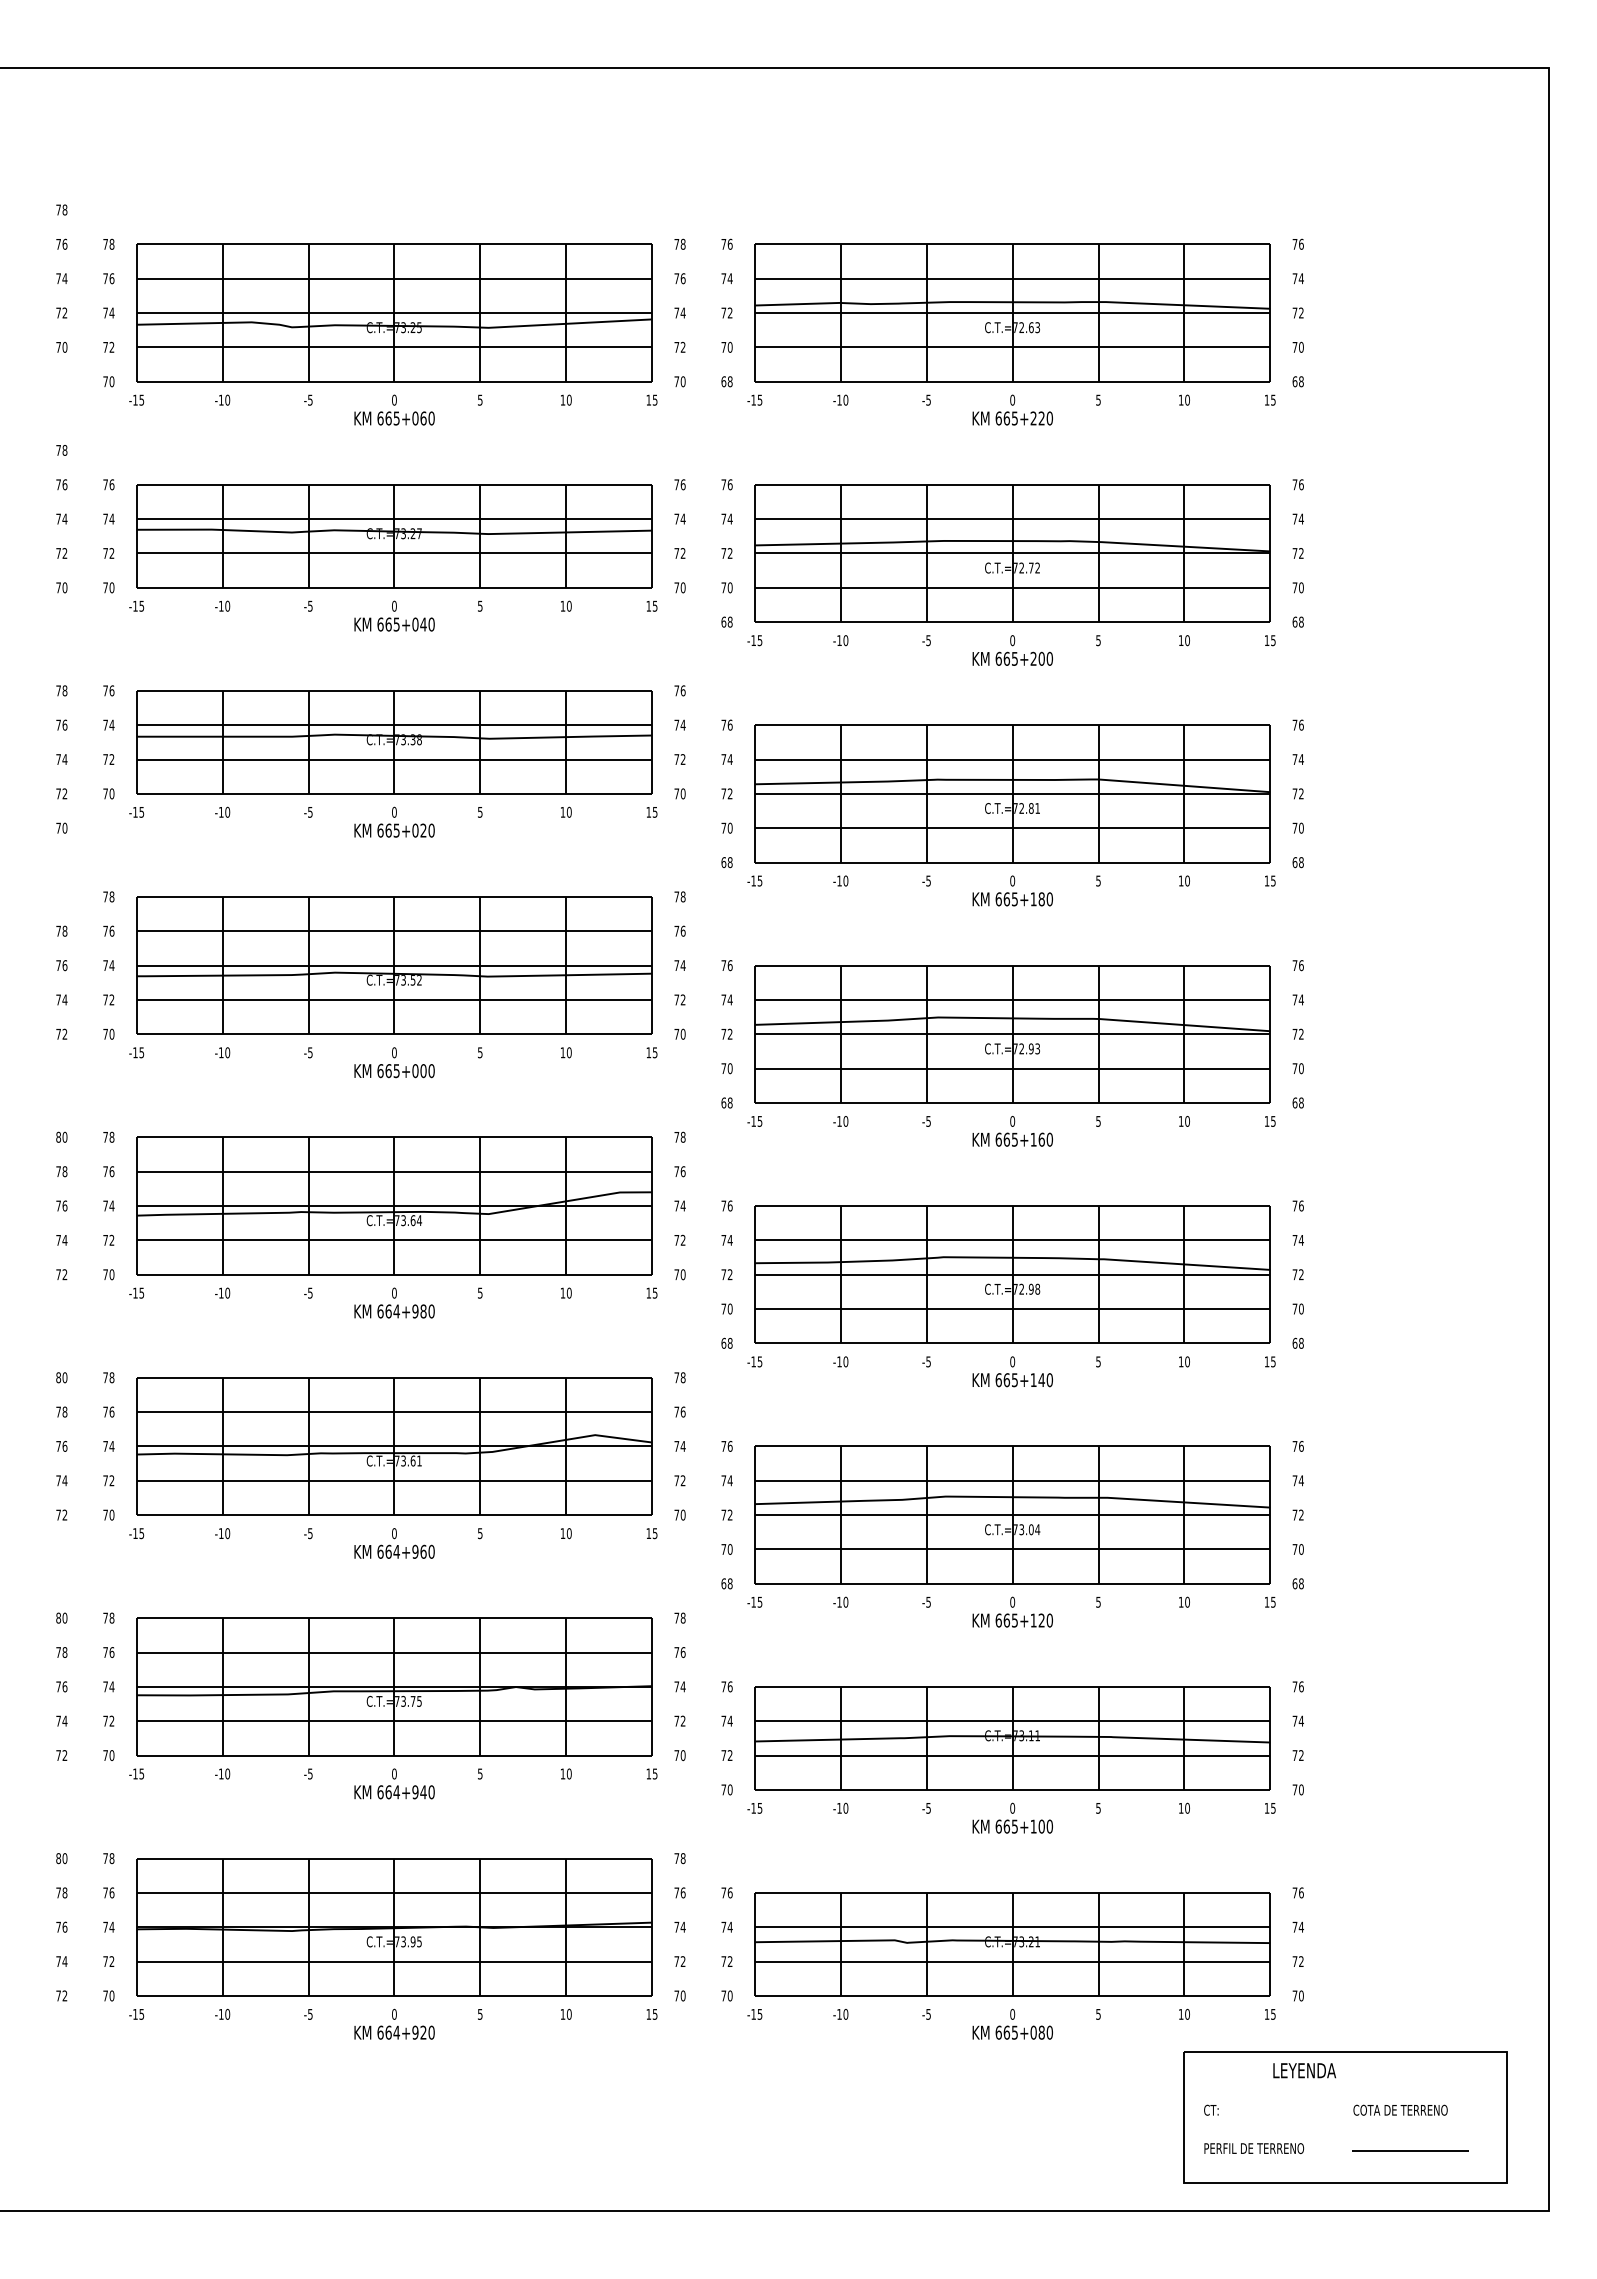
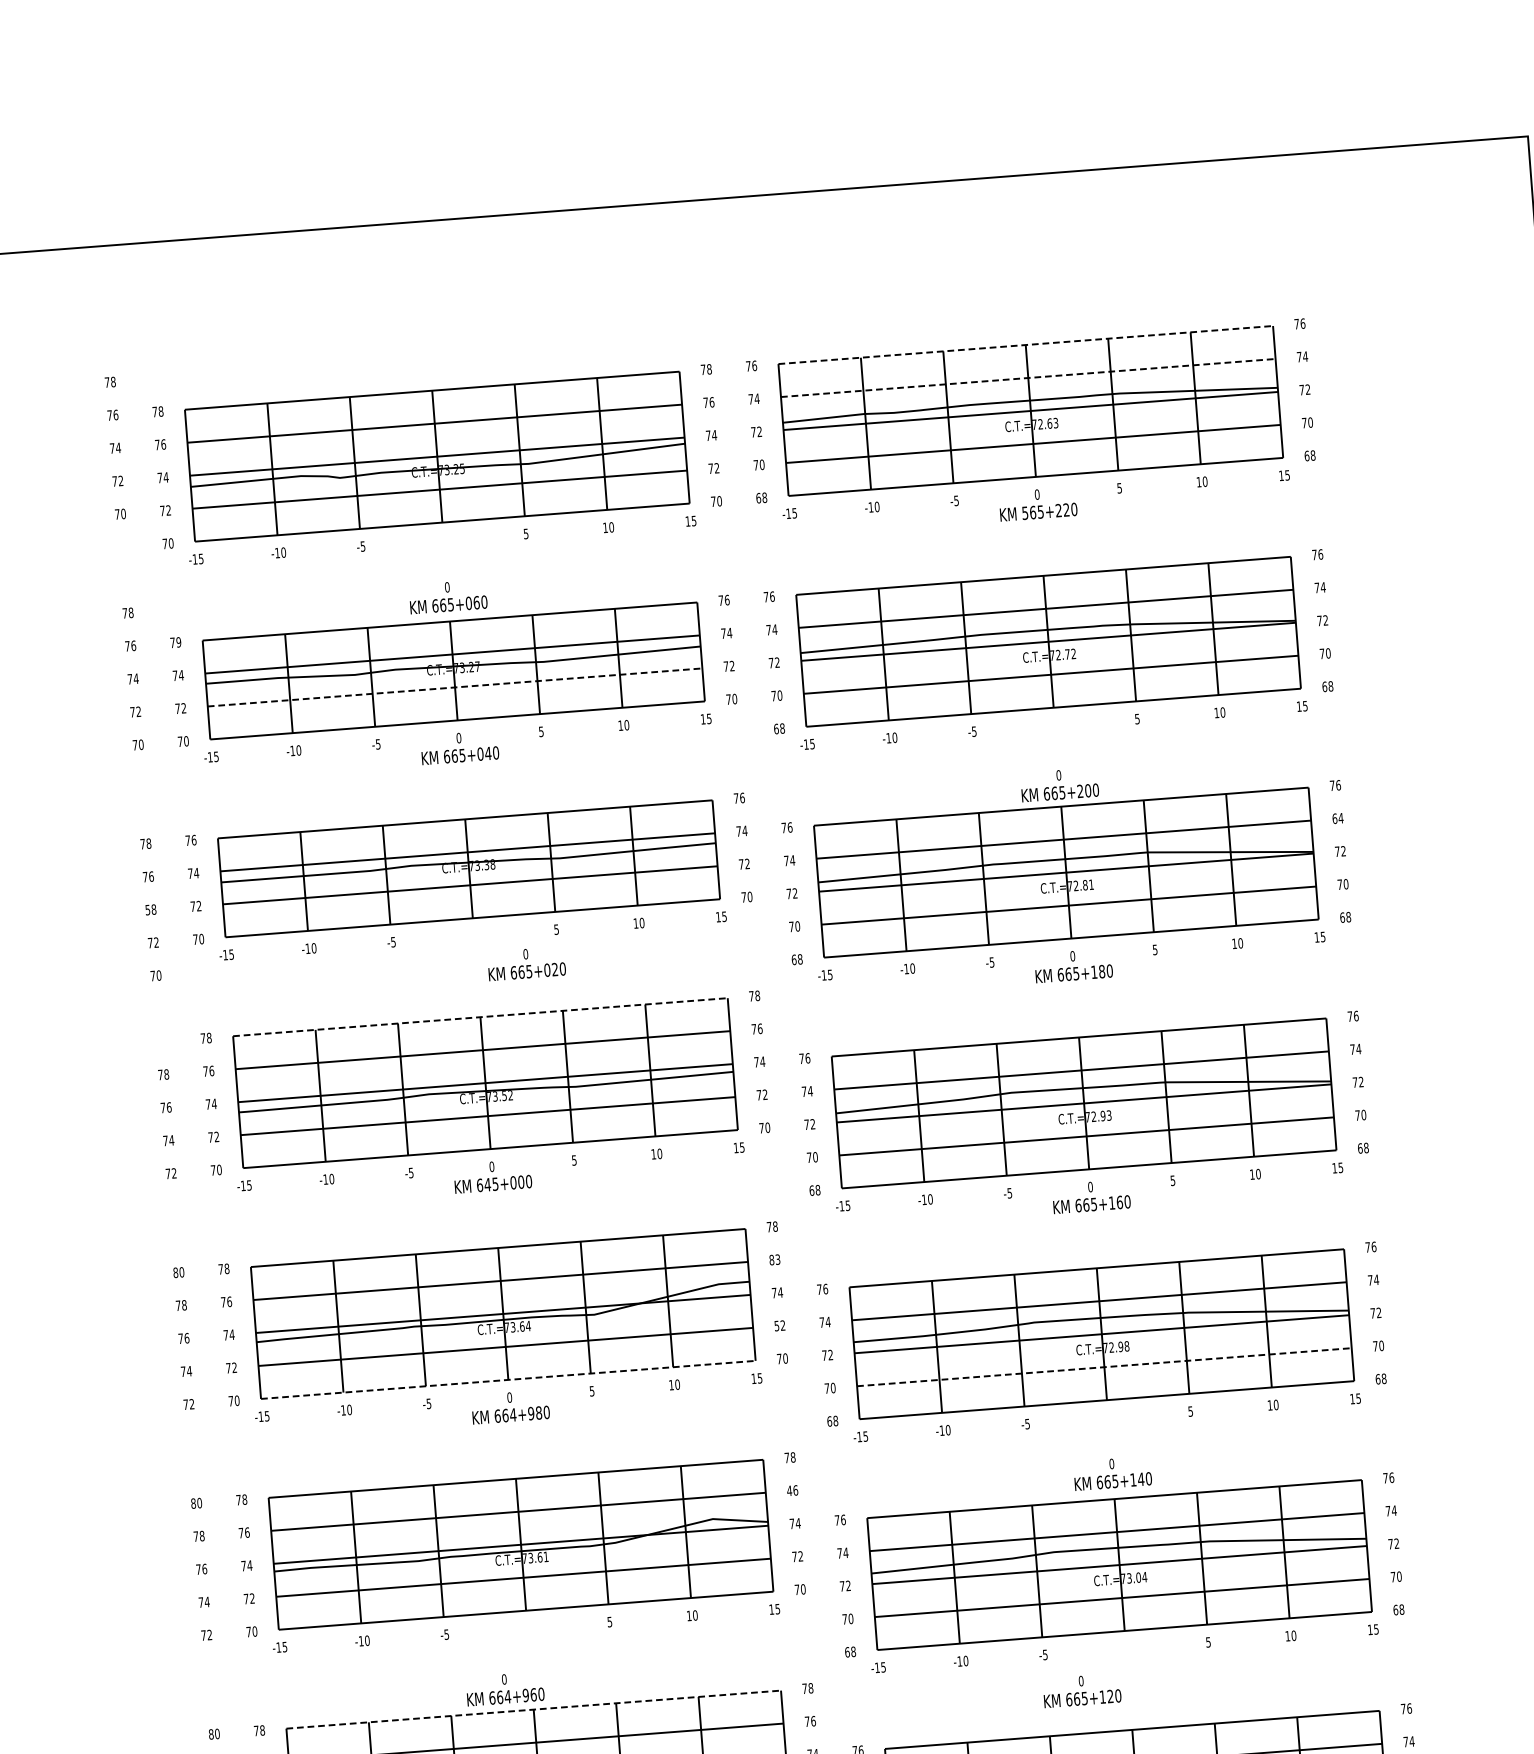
line: (1012, 244) -> (1025, 345), solid -> dashed
line: (1012, 278) -> (1028, 377), solid -> dashed
text: (394, 409) -> (448, 596), moved
text: (998, 418) -> (1025, 513), 665+220 -> 565+220
text: (111, 484) -> (178, 642), 76 -> 79
line: (394, 553) -> (455, 687), solid -> dashed
text: (1012, 650) -> (1059, 784), moved
text: (61, 759) -> (150, 909), 74 -> 58
text: (1294, 759) -> (1334, 818), 74 -> 64
text: (394, 821) -> (526, 963), moved
line: (394, 896) -> (480, 1016), solid -> dashed
text: (388, 1071) -> (487, 1185), 665+000 -> 645+000
text: (679, 1171) -> (774, 1259), 76 -> 83
text: (676, 1240) -> (776, 1326), 72 -> 52
line: (394, 1274) -> (508, 1379), solid -> dashed
line: (1012, 1309) -> (1104, 1367), solid -> dashed
text: (1012, 1371) -> (1112, 1473), moved
text: (676, 1411) -> (789, 1490), 76 -> 46
text: (394, 1543) -> (505, 1688), moved
text: (1012, 1611) -> (1081, 1689), moved
line: (394, 1618) -> (533, 1709), solid -> dashed

